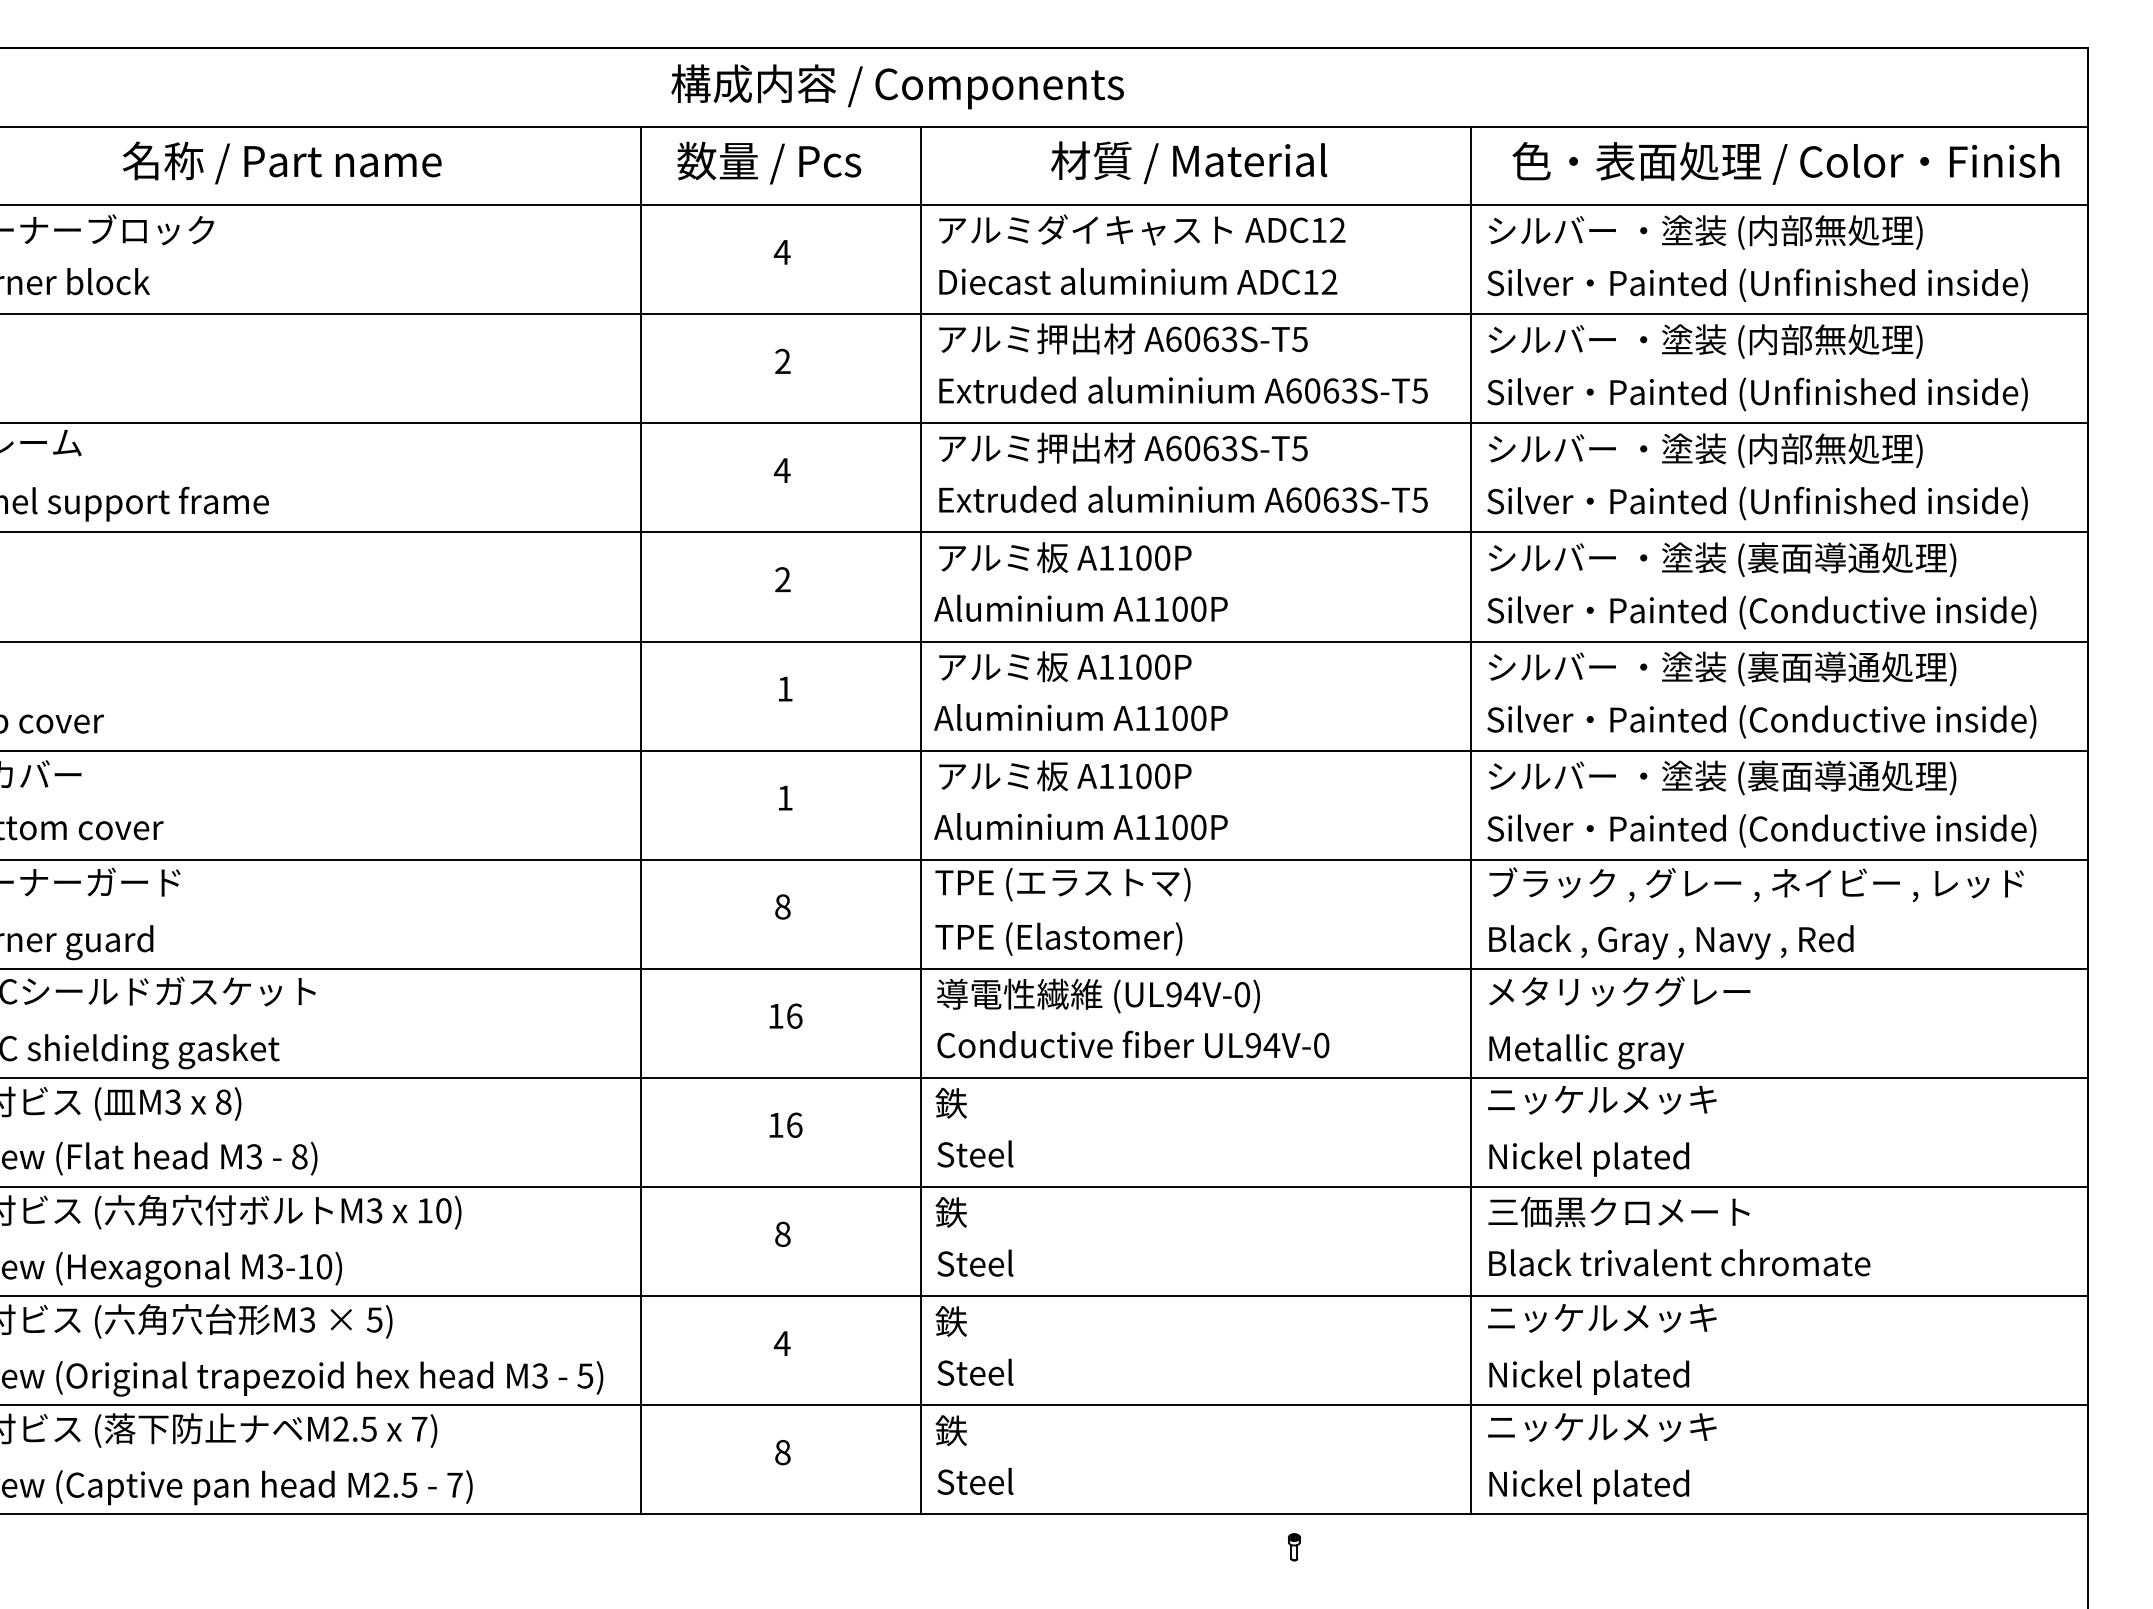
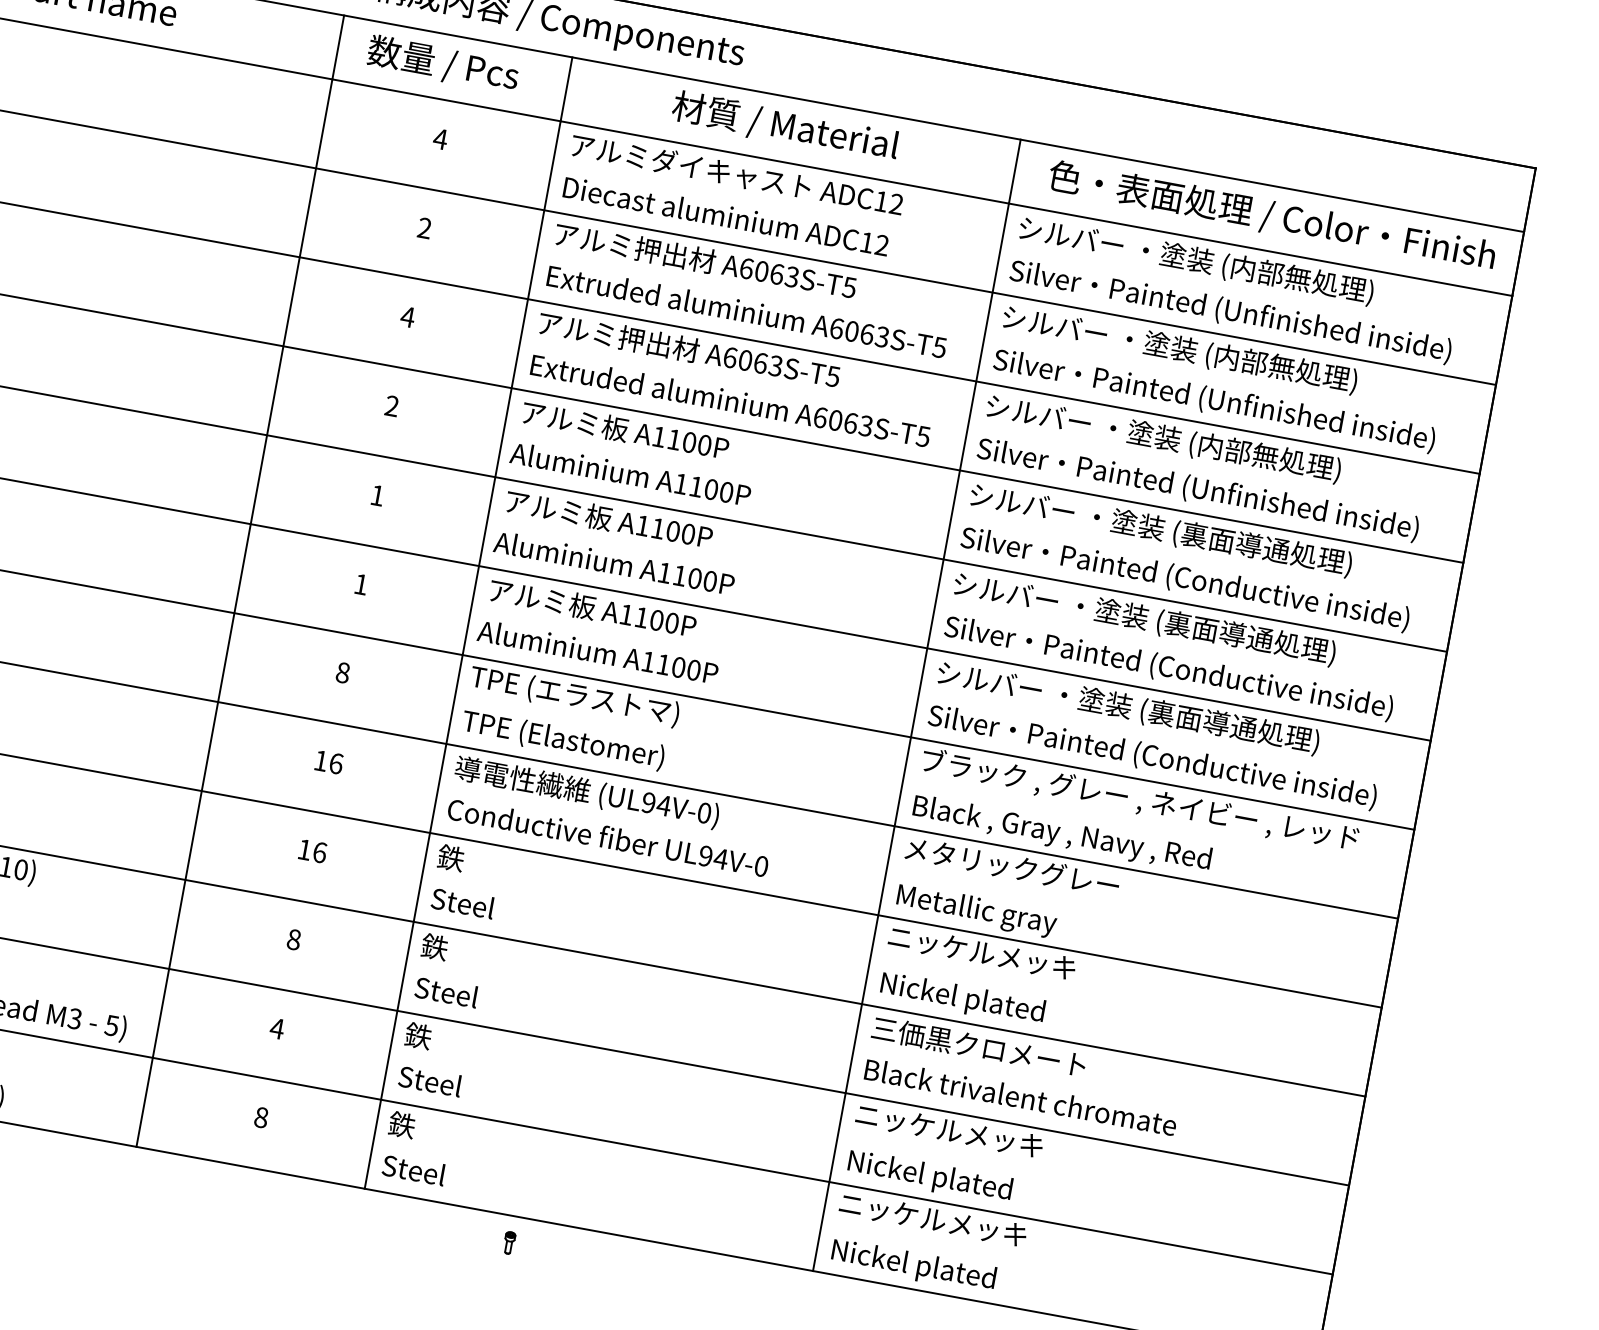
part: (1293, 1547) -> (508, 1243), moved

